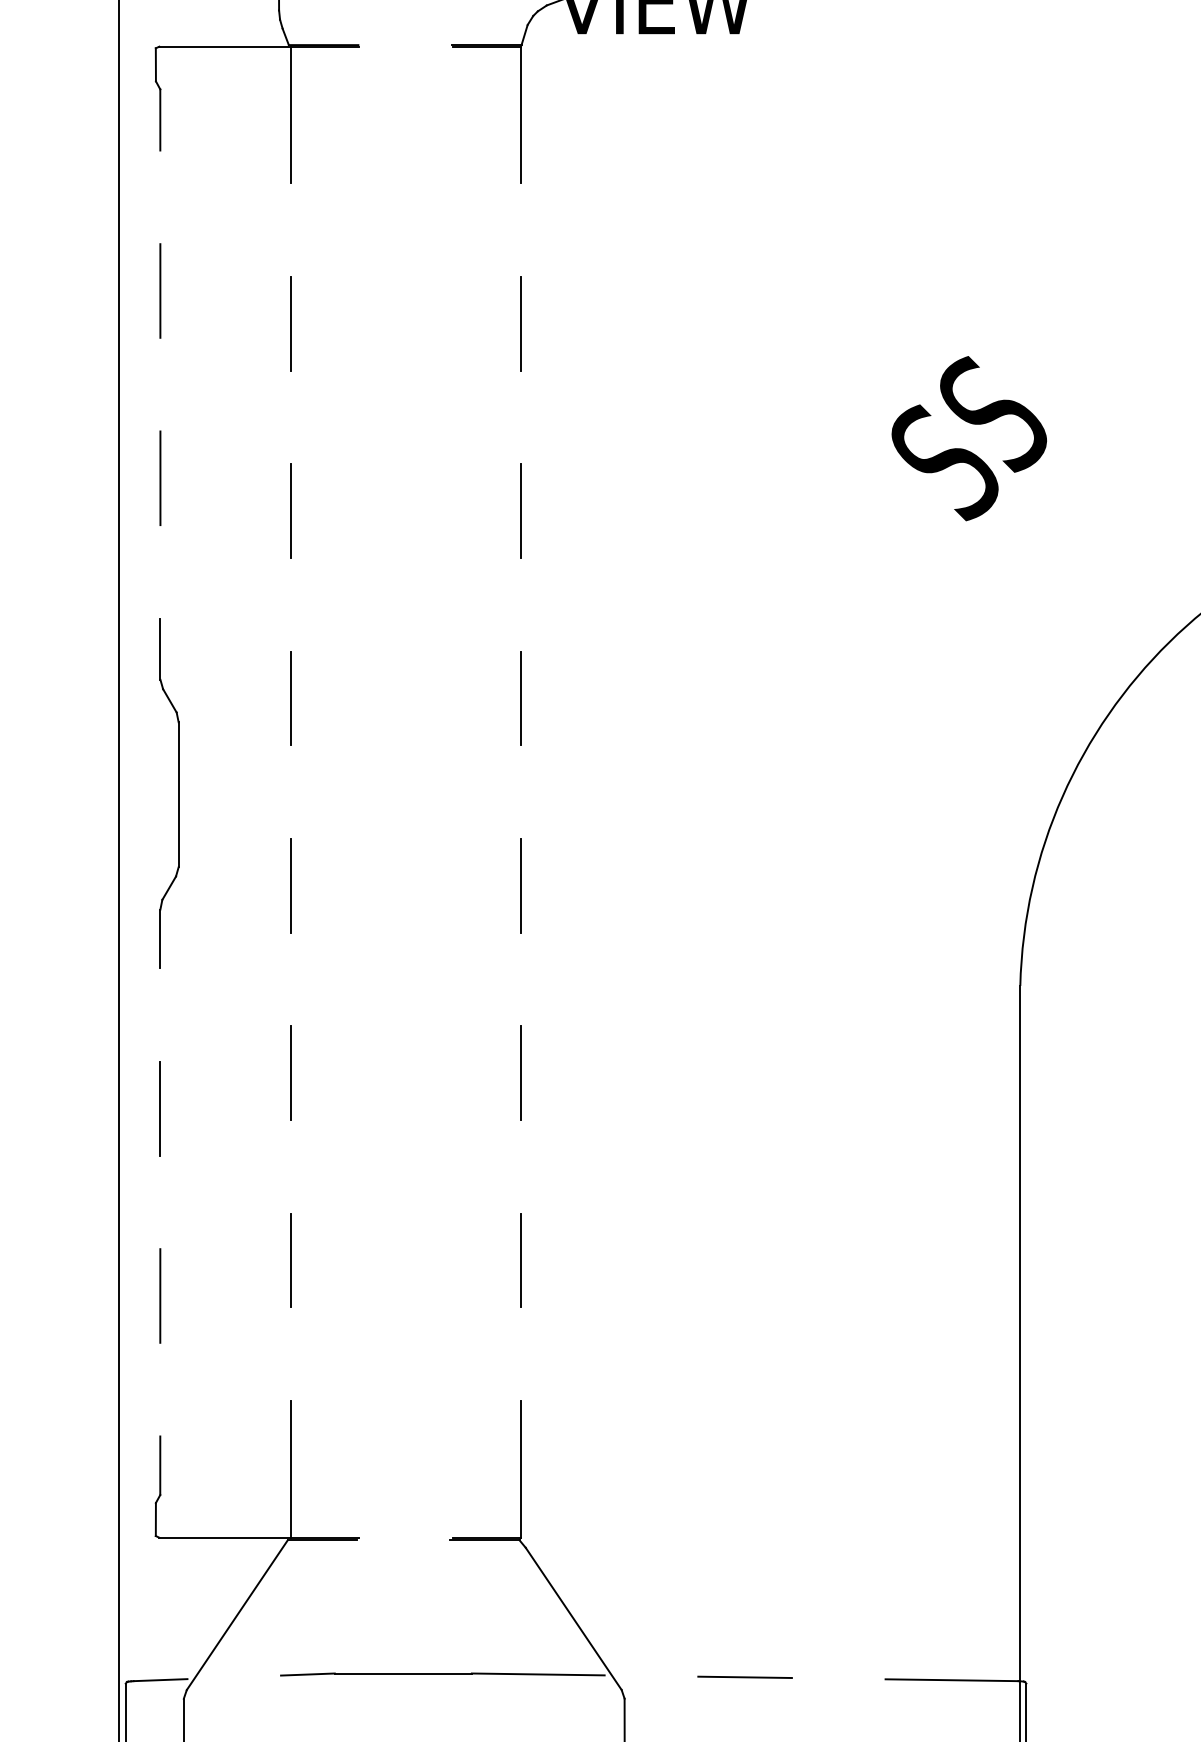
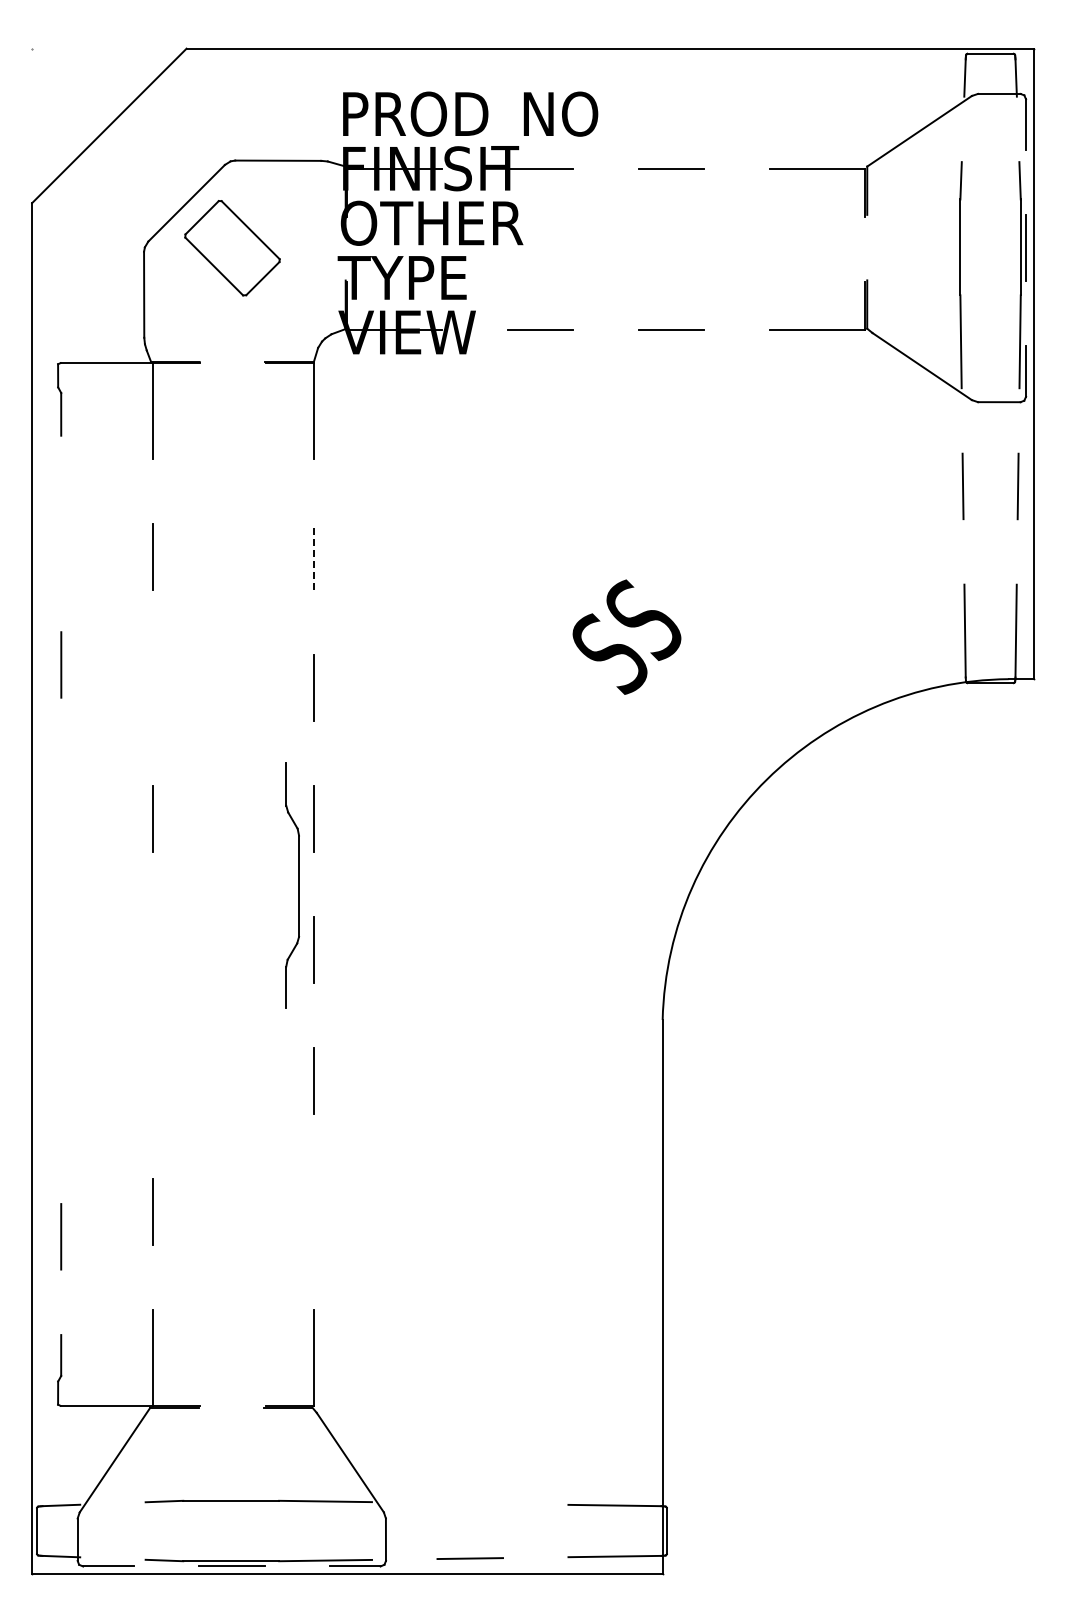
line: (160, 290) -> (61, 533), removed
line: (521, 323) -> (313, 556), solid -> dashed
line: (290, 510) -> (152, 687), removed
part: (169, 793) -> (292, 885), moved
line: (290, 885) -> (152, 949), removed
line: (290, 1072) -> (152, 1080), removed
line: (160, 1108) -> (61, 1105), removed
line: (521, 1259) -> (313, 1211), removed
line: (744, 1677) -> (469, 1503), removed

